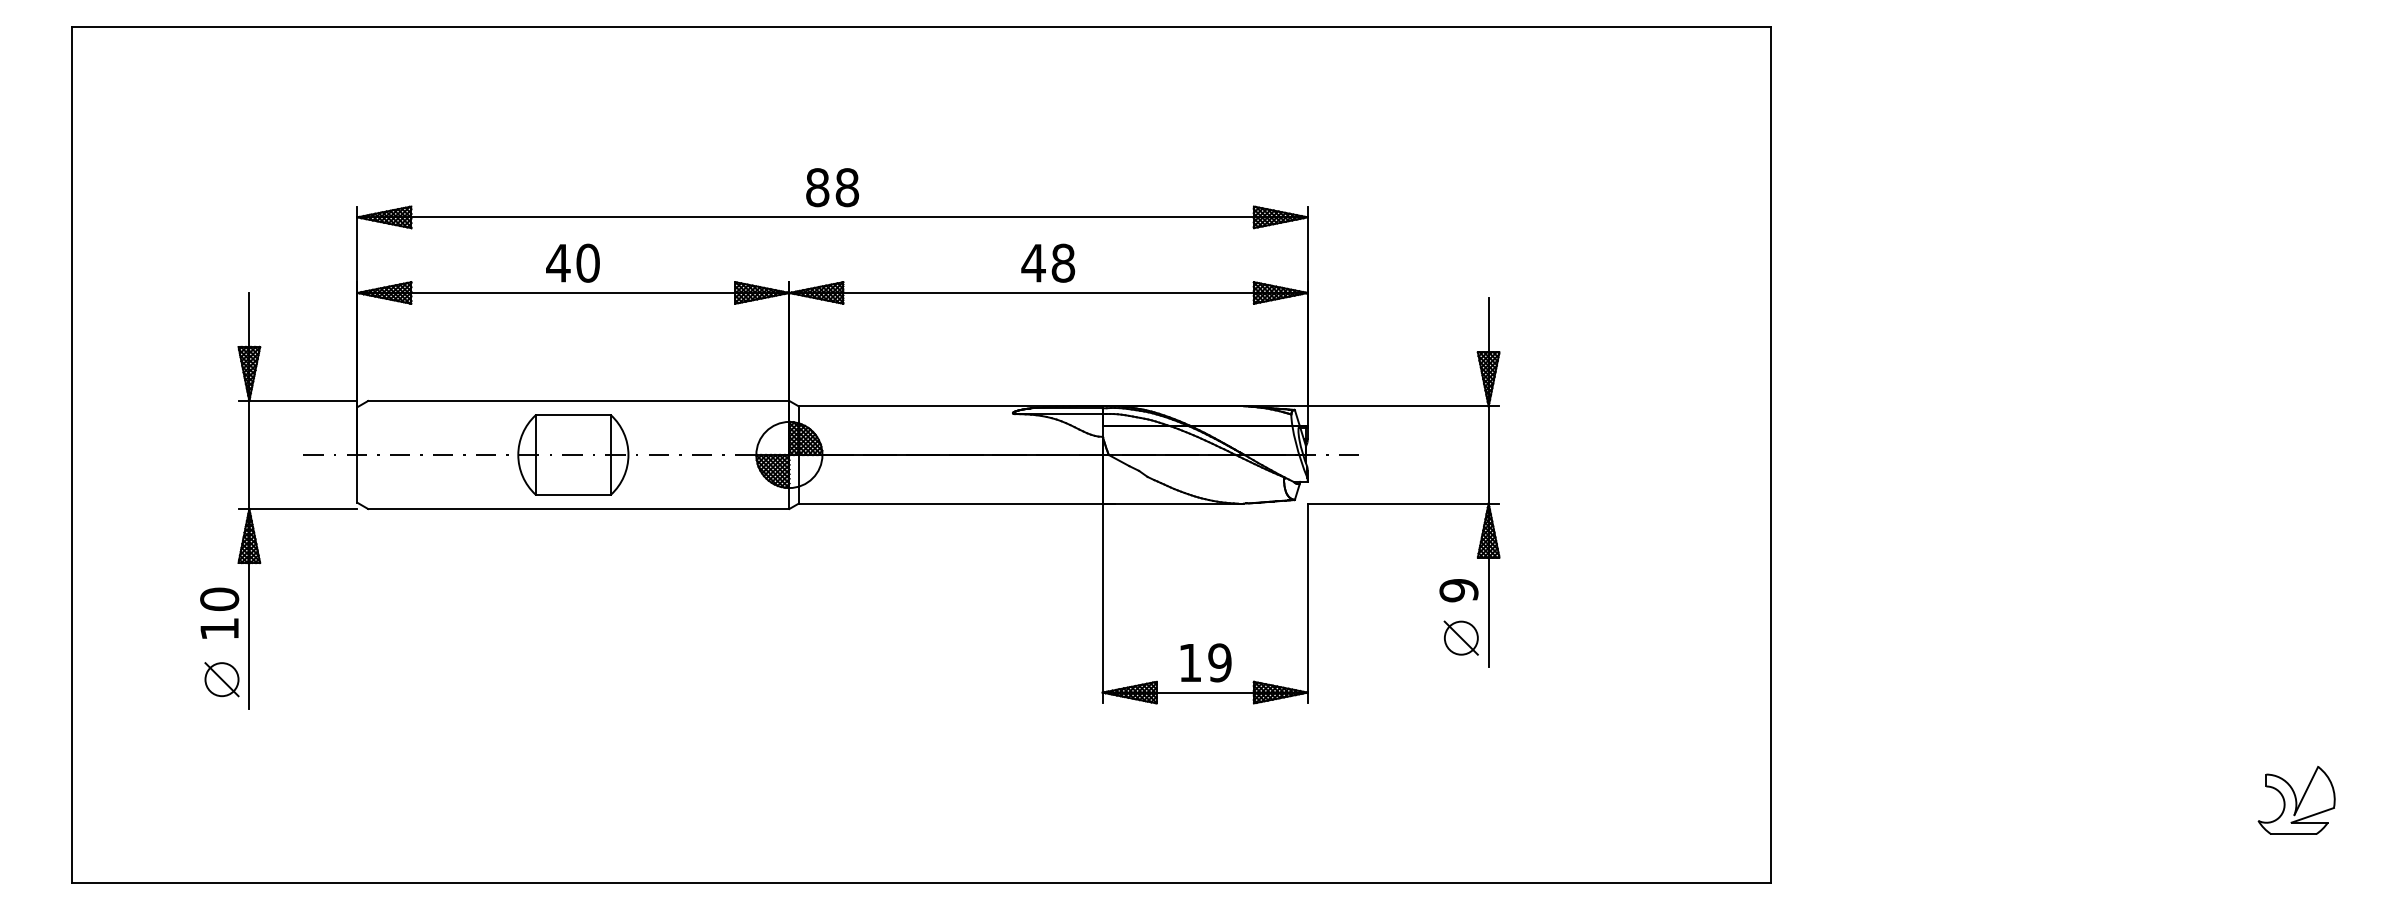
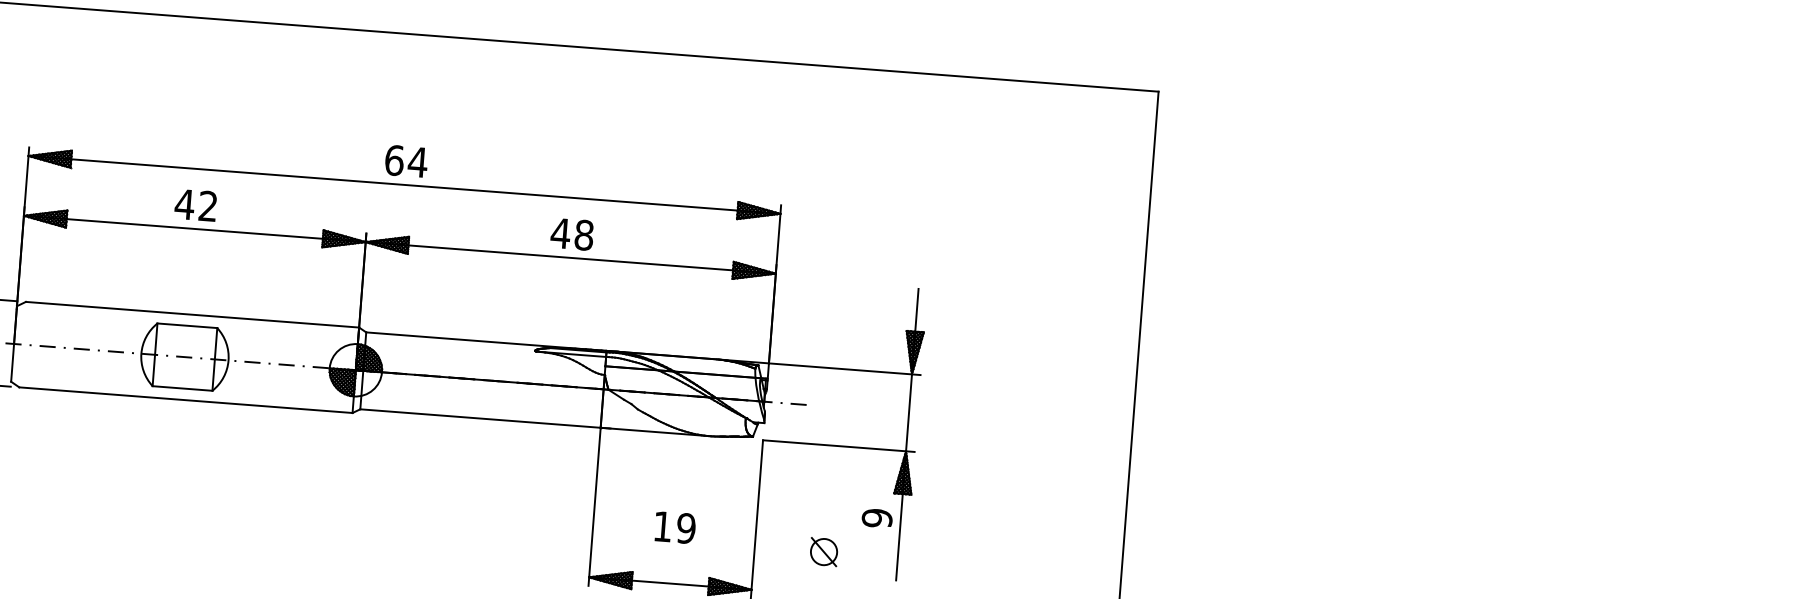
text: (832, 187) -> (406, 161), 88 -> 64
text: (587, 262) -> (207, 205), 40 -> 42
part: (1460, 637) -> (823, 551), moved
text: (1205, 662) -> (674, 527), moved

